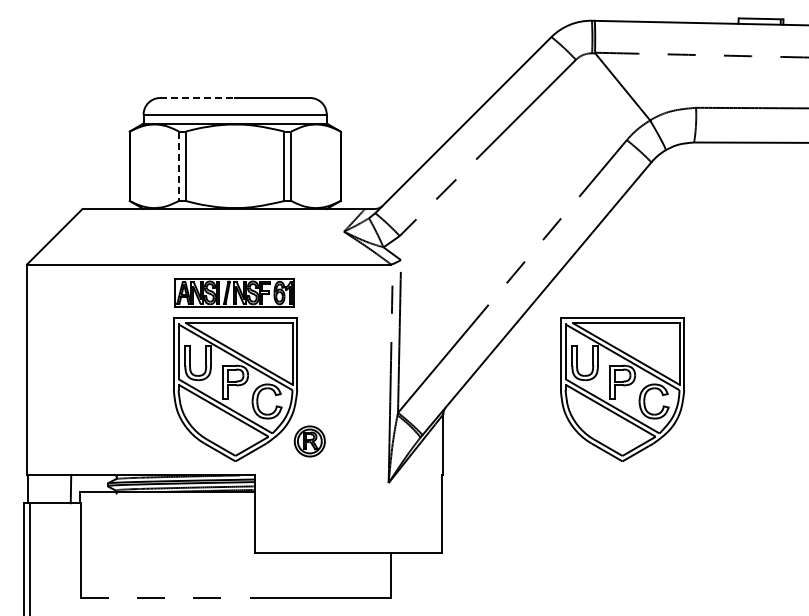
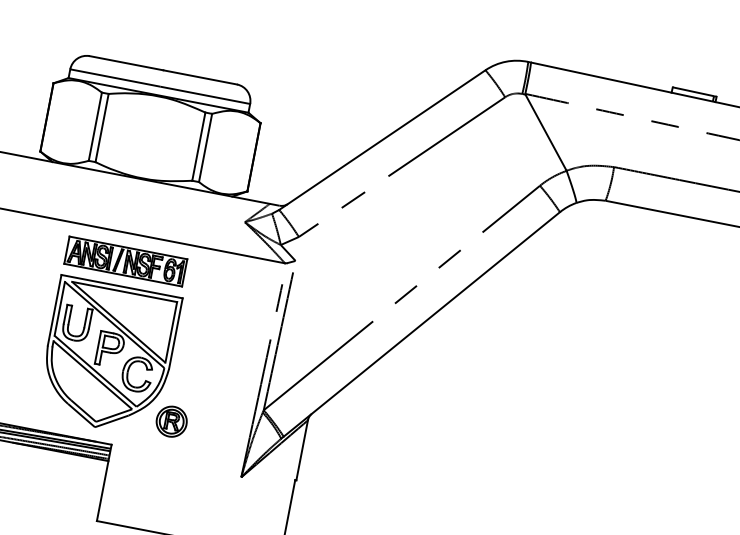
line: (198, 98) -> (127, 63), dashed -> solid
line: (179, 166) -> (95, 127), dashed -> solid
part: (622, 389) -> (488, 429), removed

